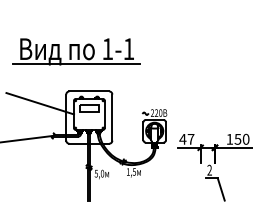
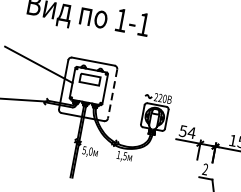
line: (76, 64) -> (85, 30), removed
line: (112, 118) -> (112, 94), solid -> dashed
text: (186, 139) -> (186, 132), 47 -> 54

